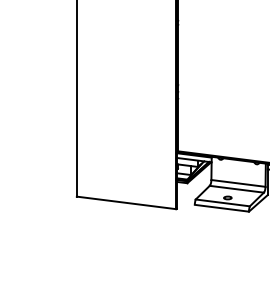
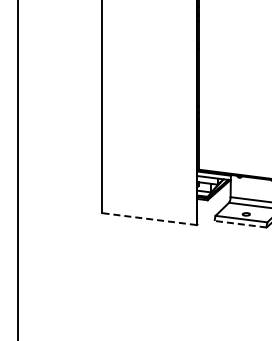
line: (126, 203) -> (149, 219), solid -> dashed
line: (221, 208) -> (240, 224), solid -> dashed

